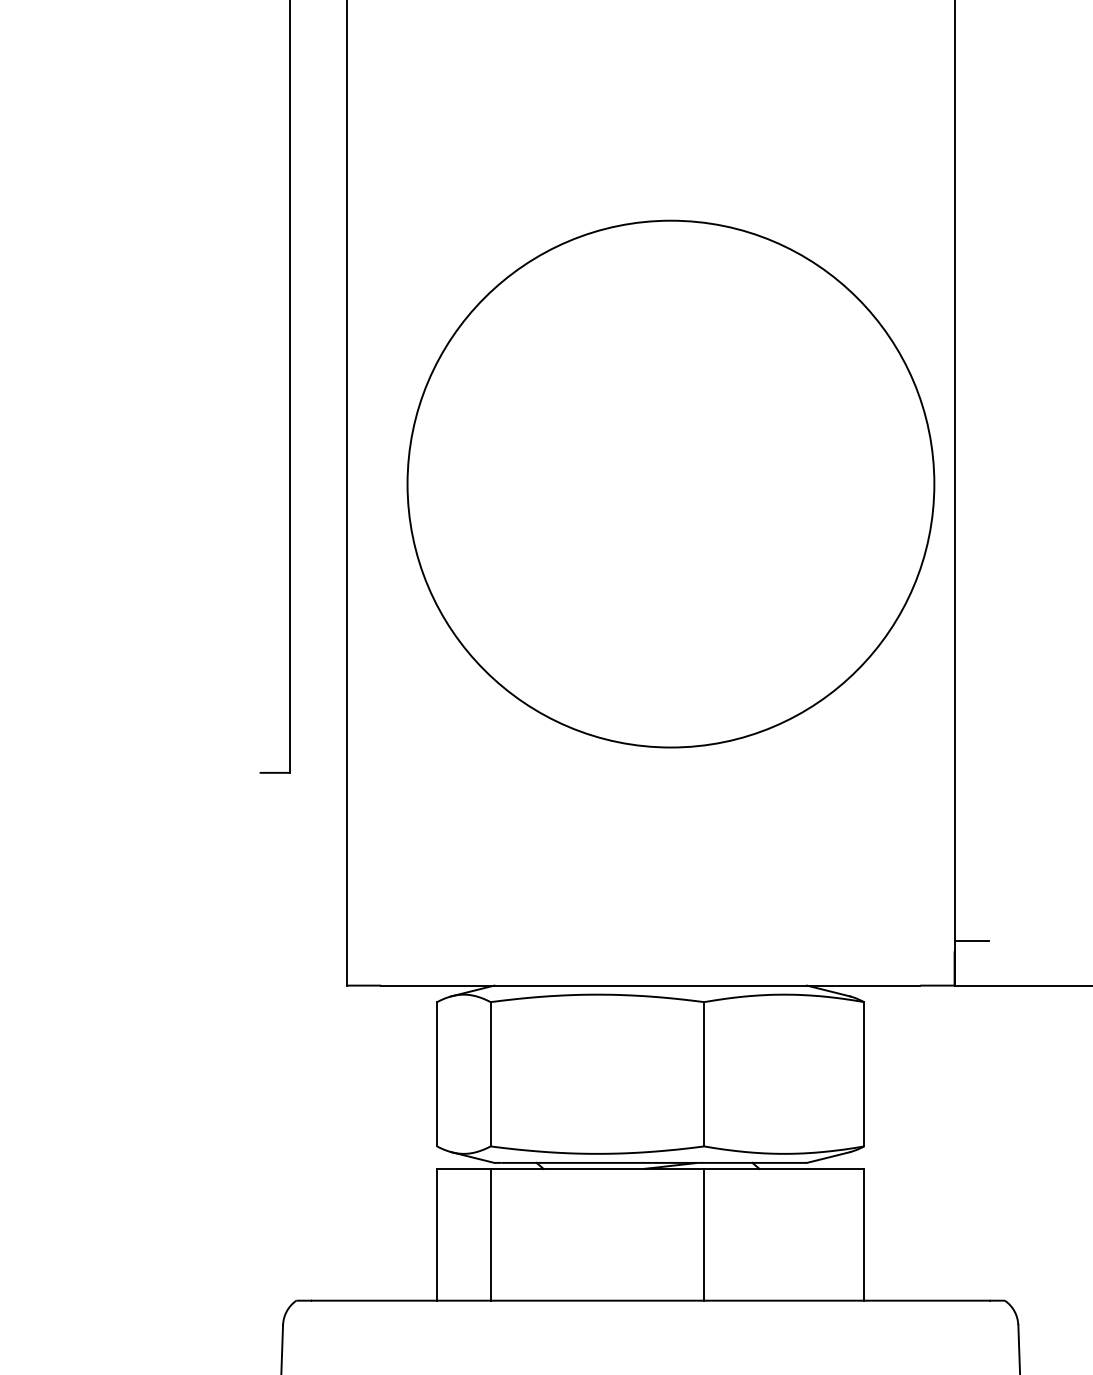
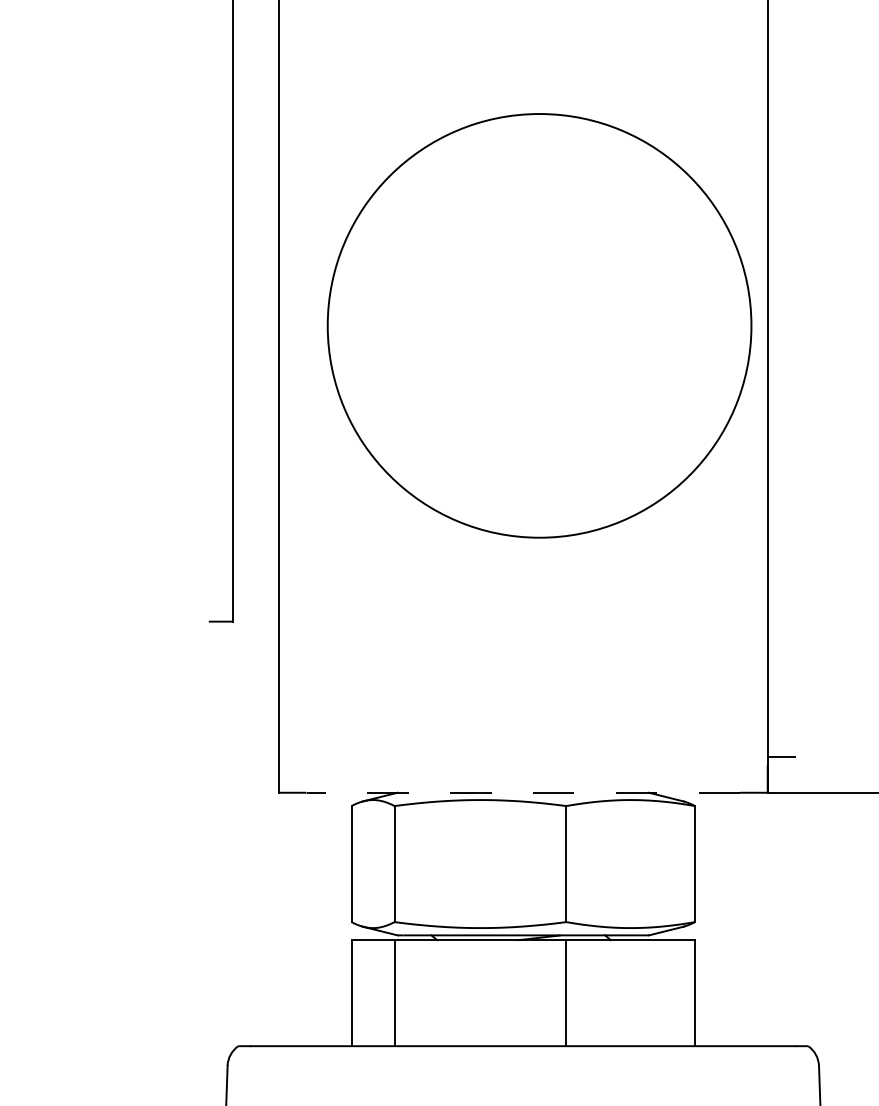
circle: (670, 483) -> (539, 325), moved
line: (650, 985) -> (523, 792), solid -> dashed

